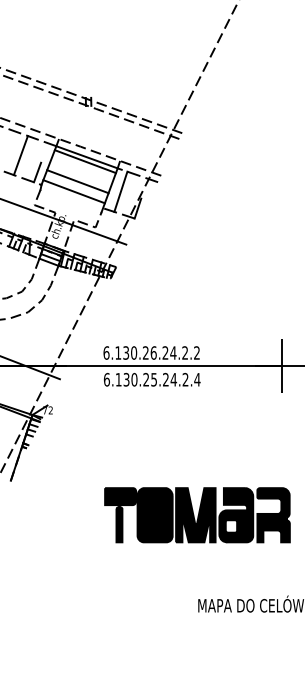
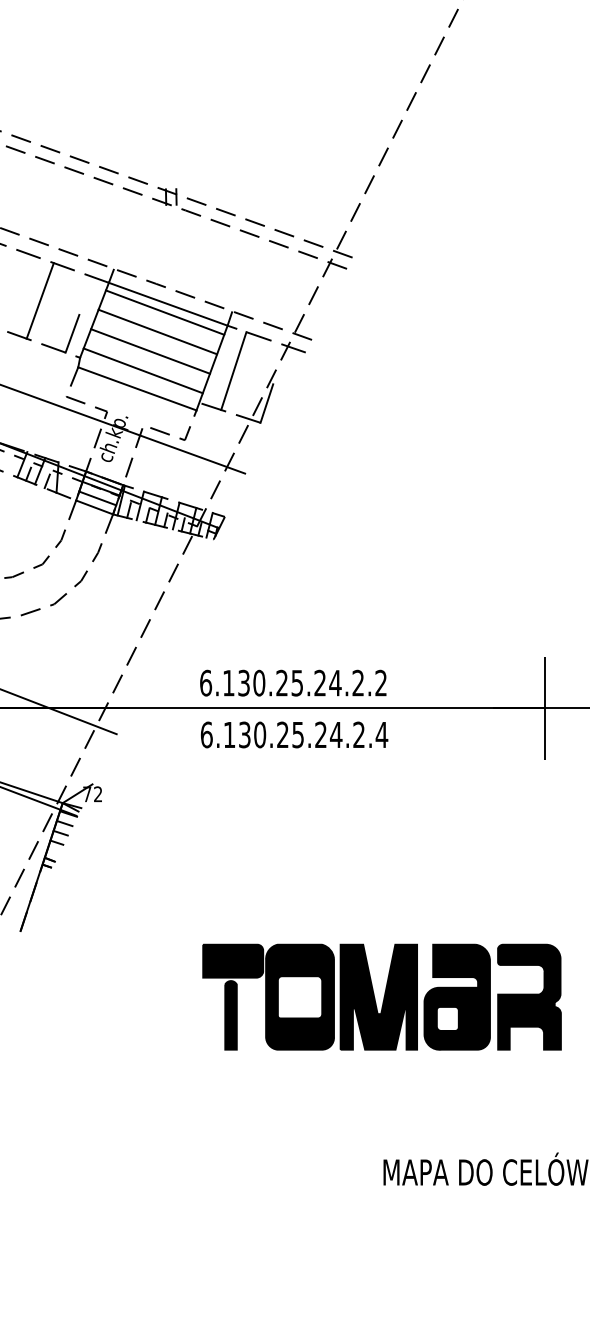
line: (81, 171) -> (157, 331), added
line: (70, 200) -> (136, 387), added
text: (153, 352) -> (296, 682), 6.130.26.24.2.2 -> 6.130.25.24.2.2

